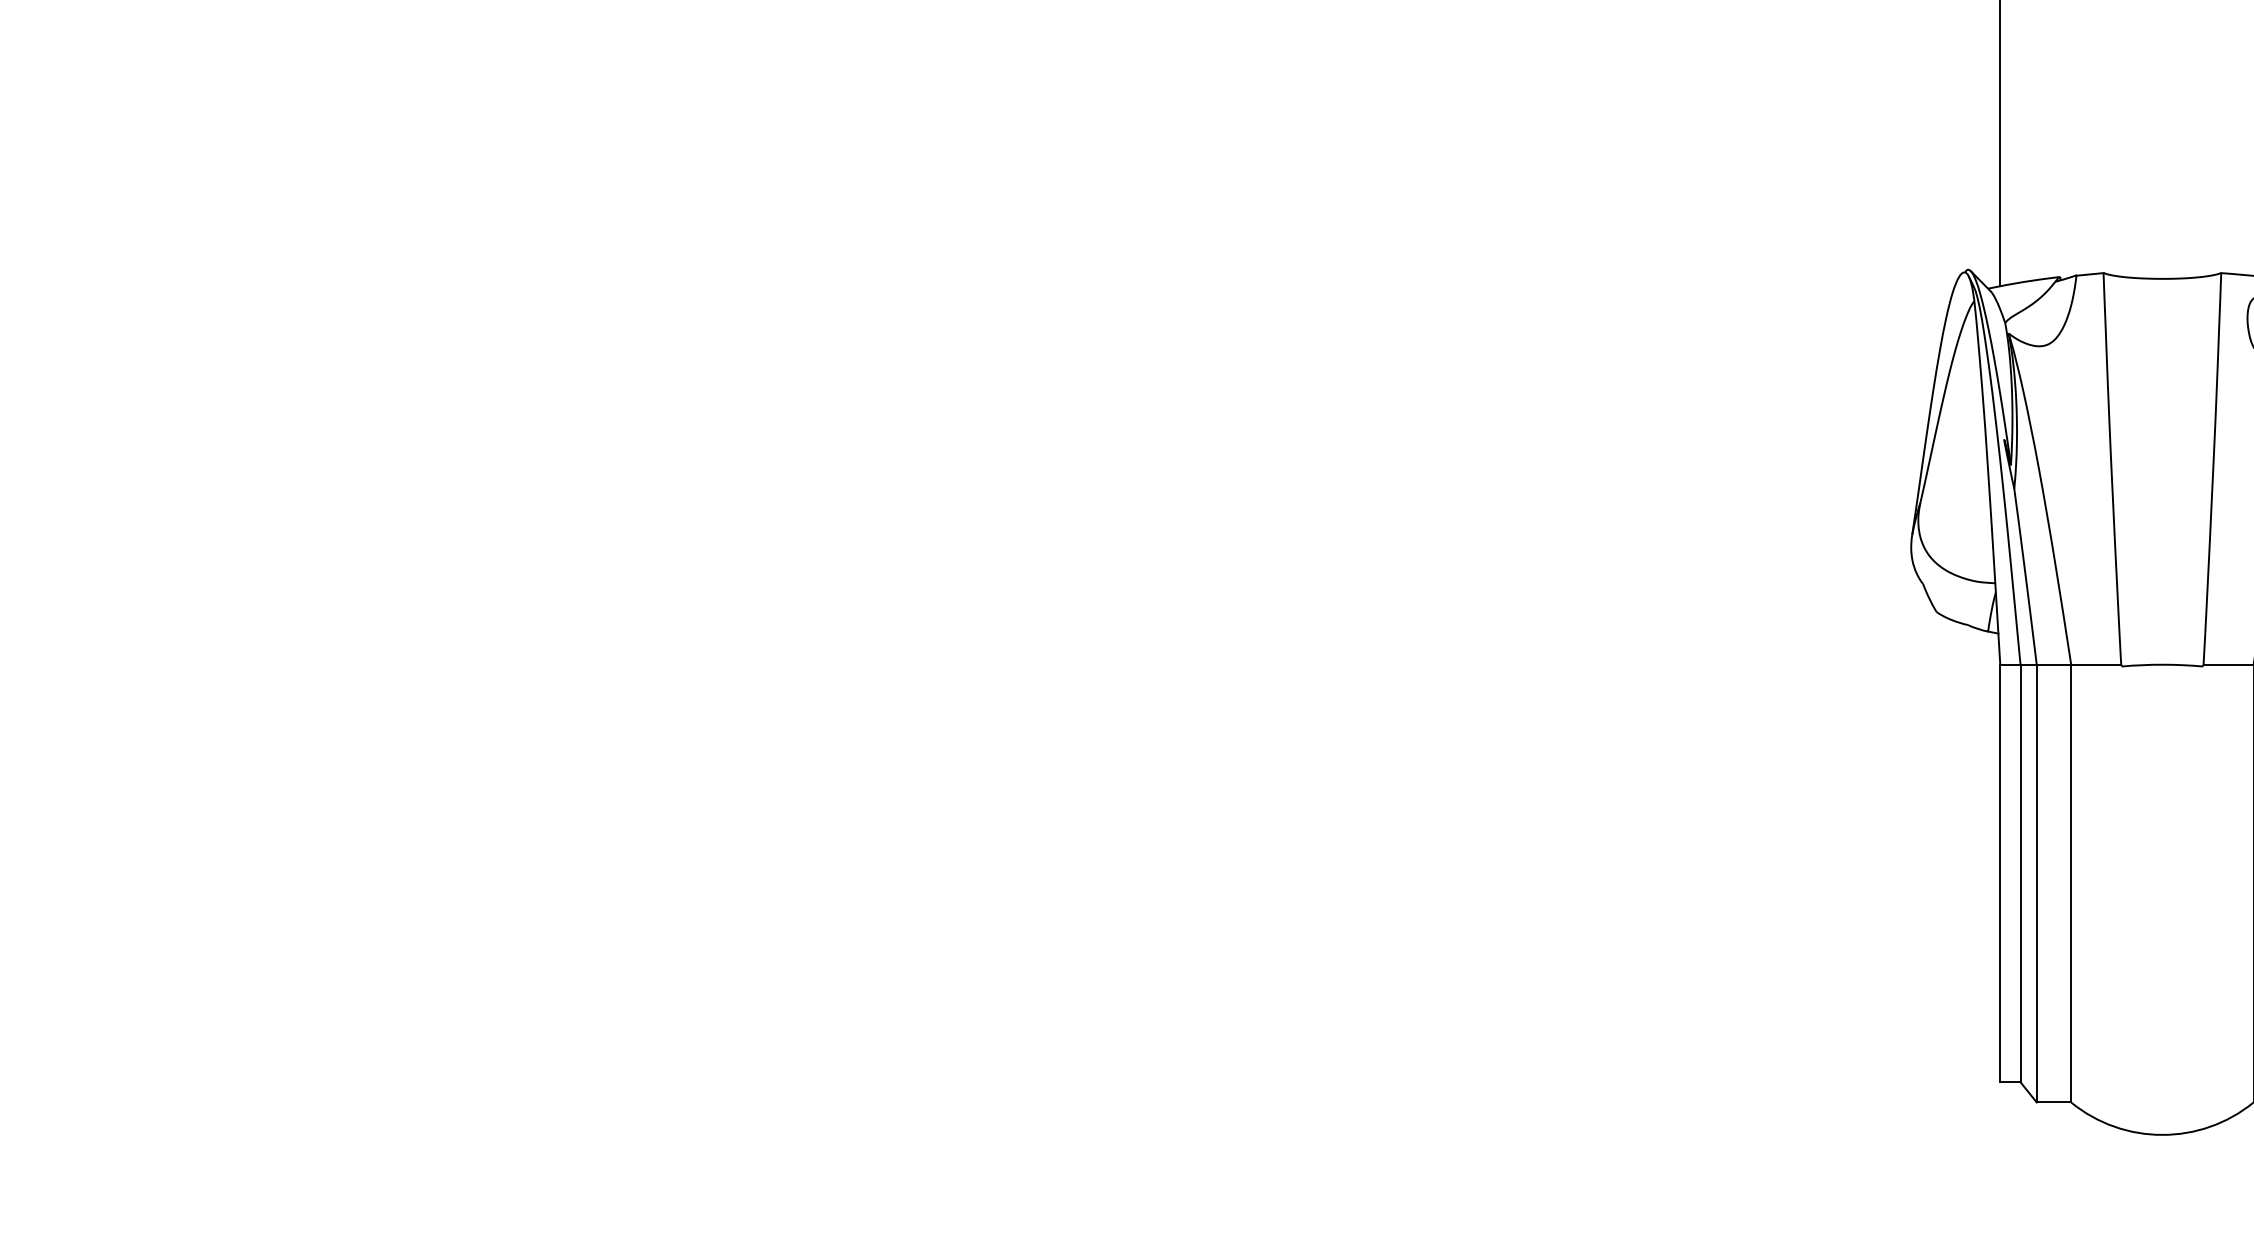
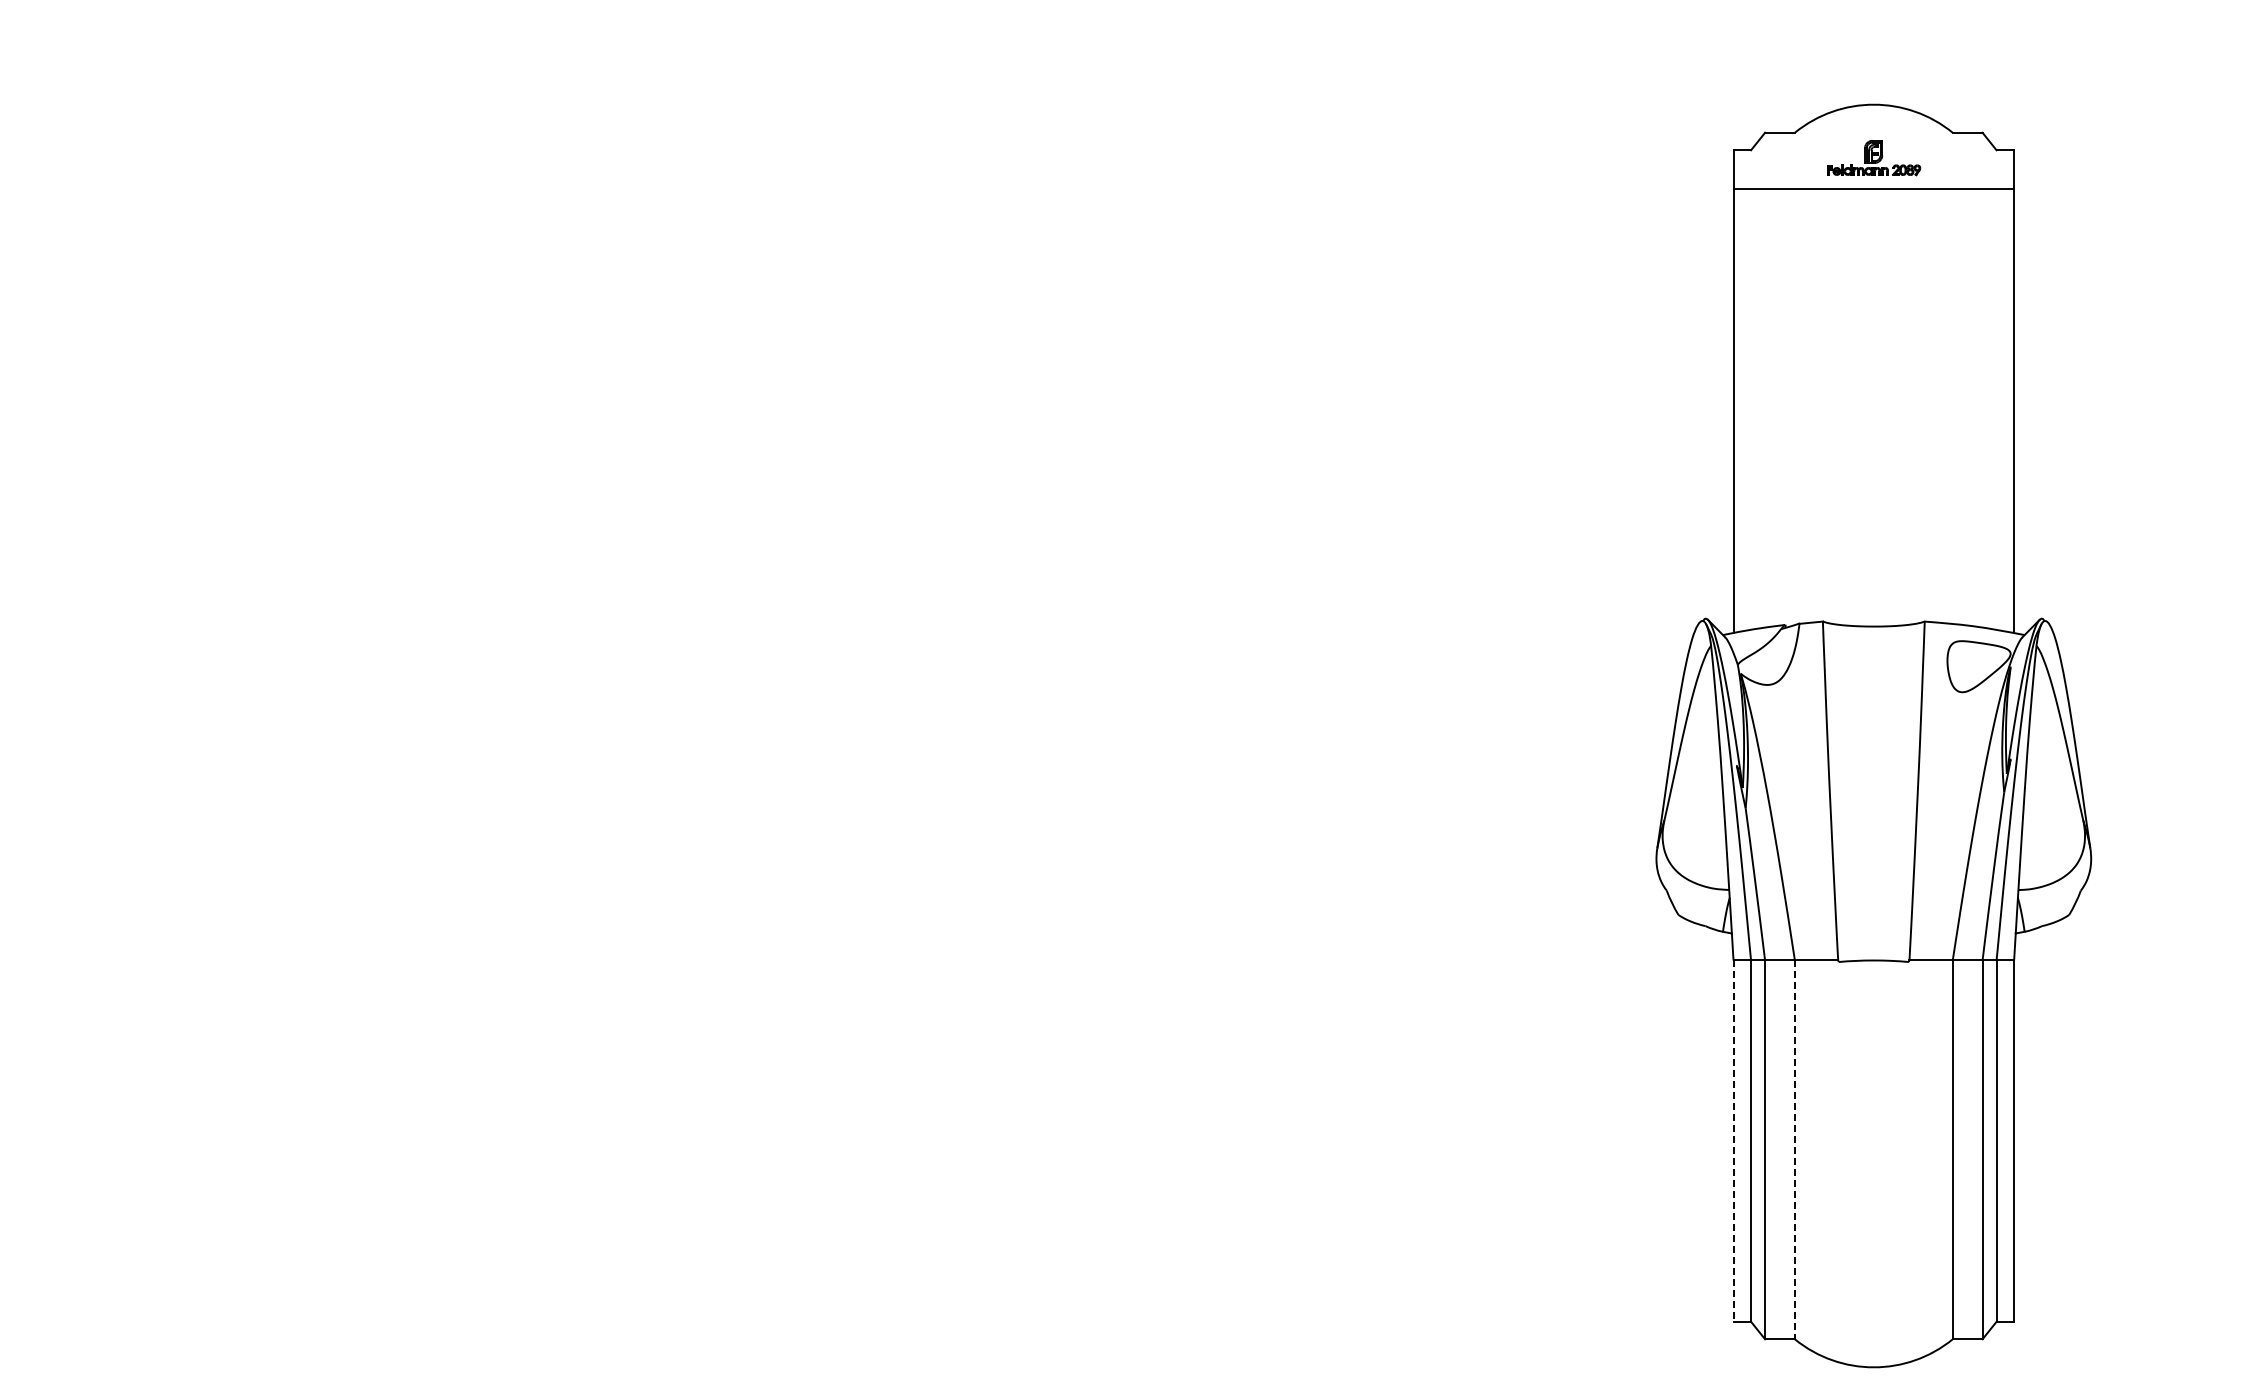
line: (2000, 873) -> (1733, 1141), solid -> dashed
line: (2070, 884) -> (1794, 1150), solid -> dashed

